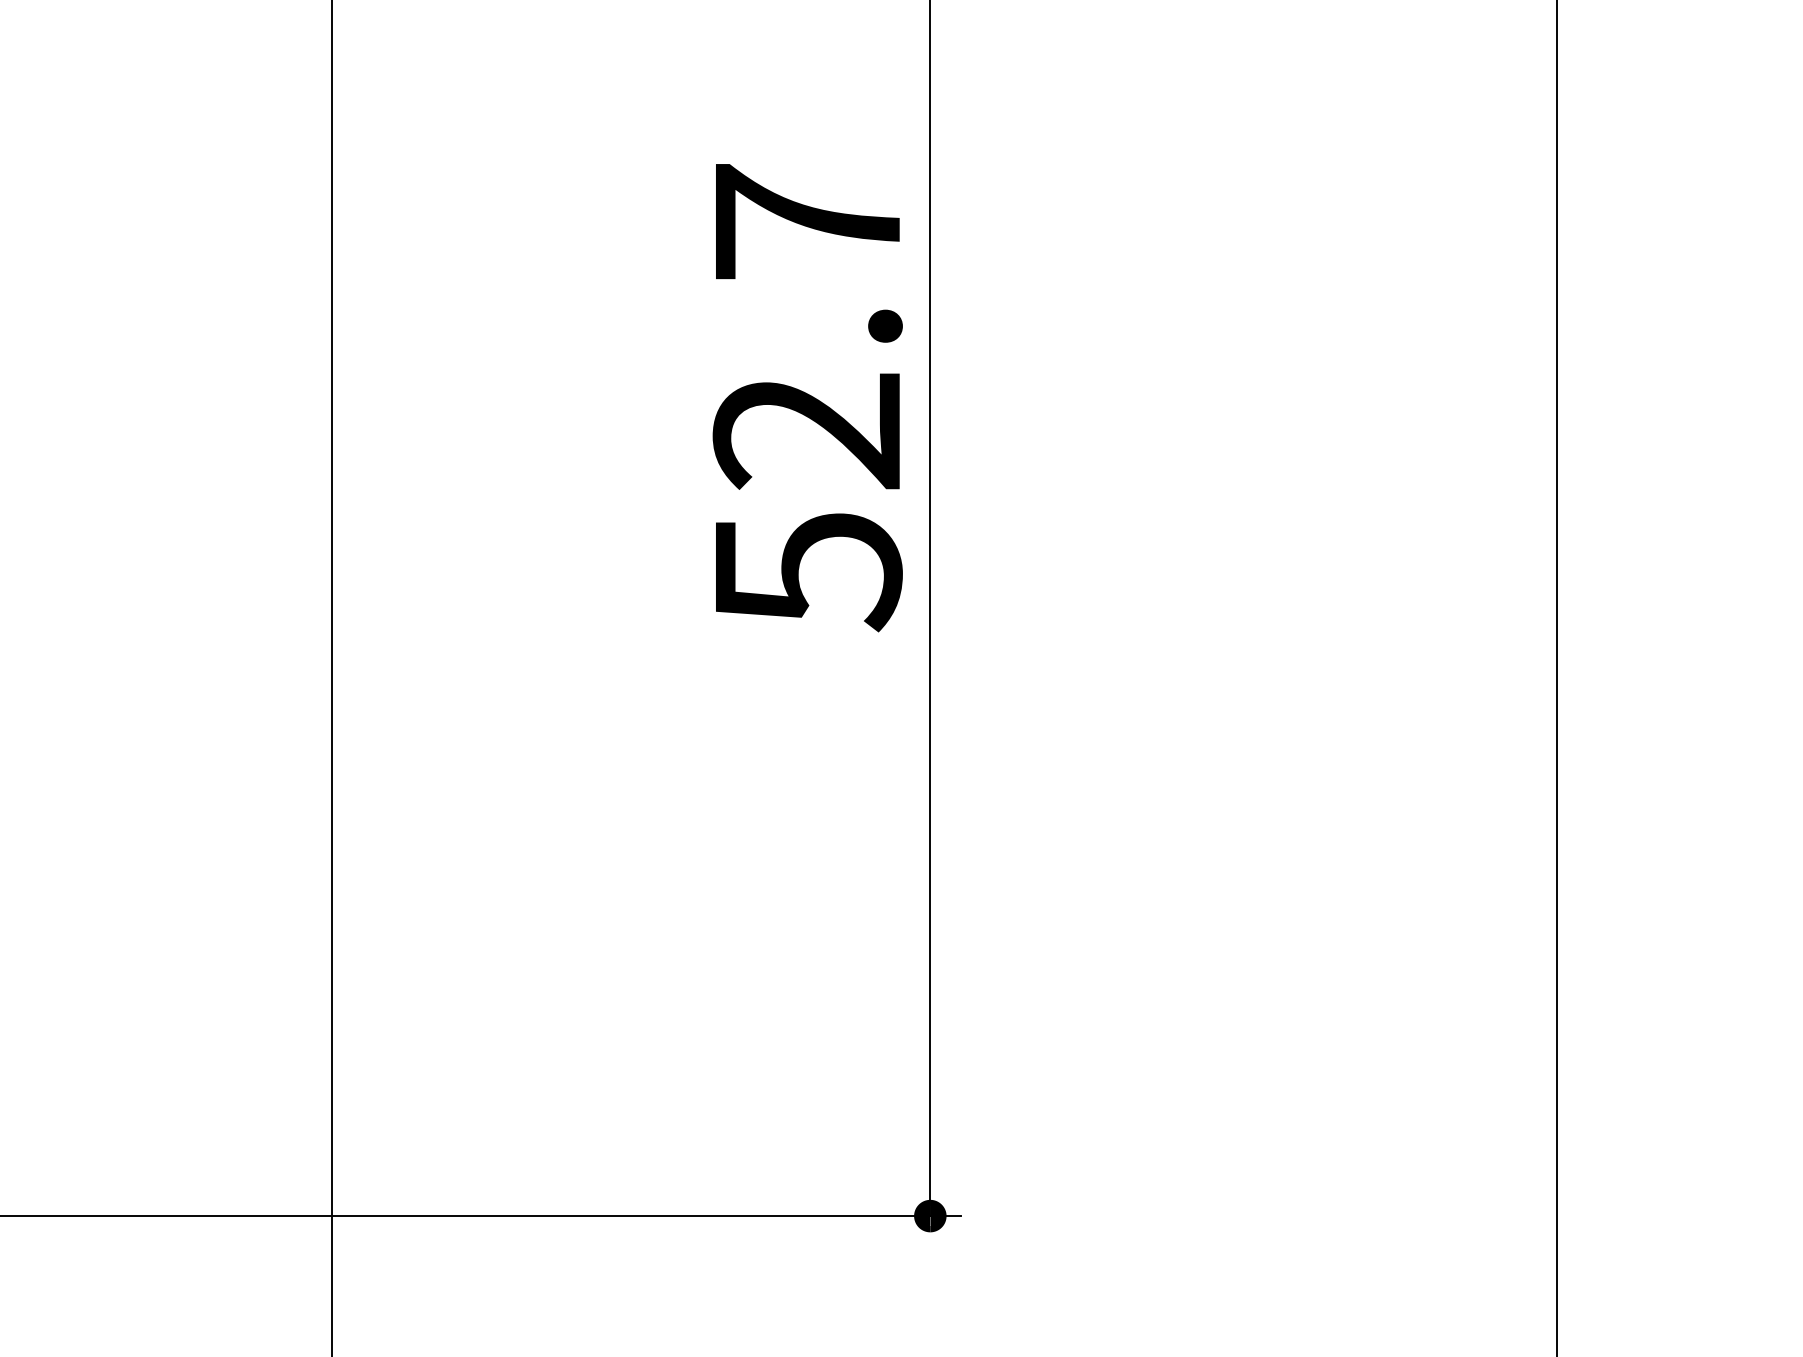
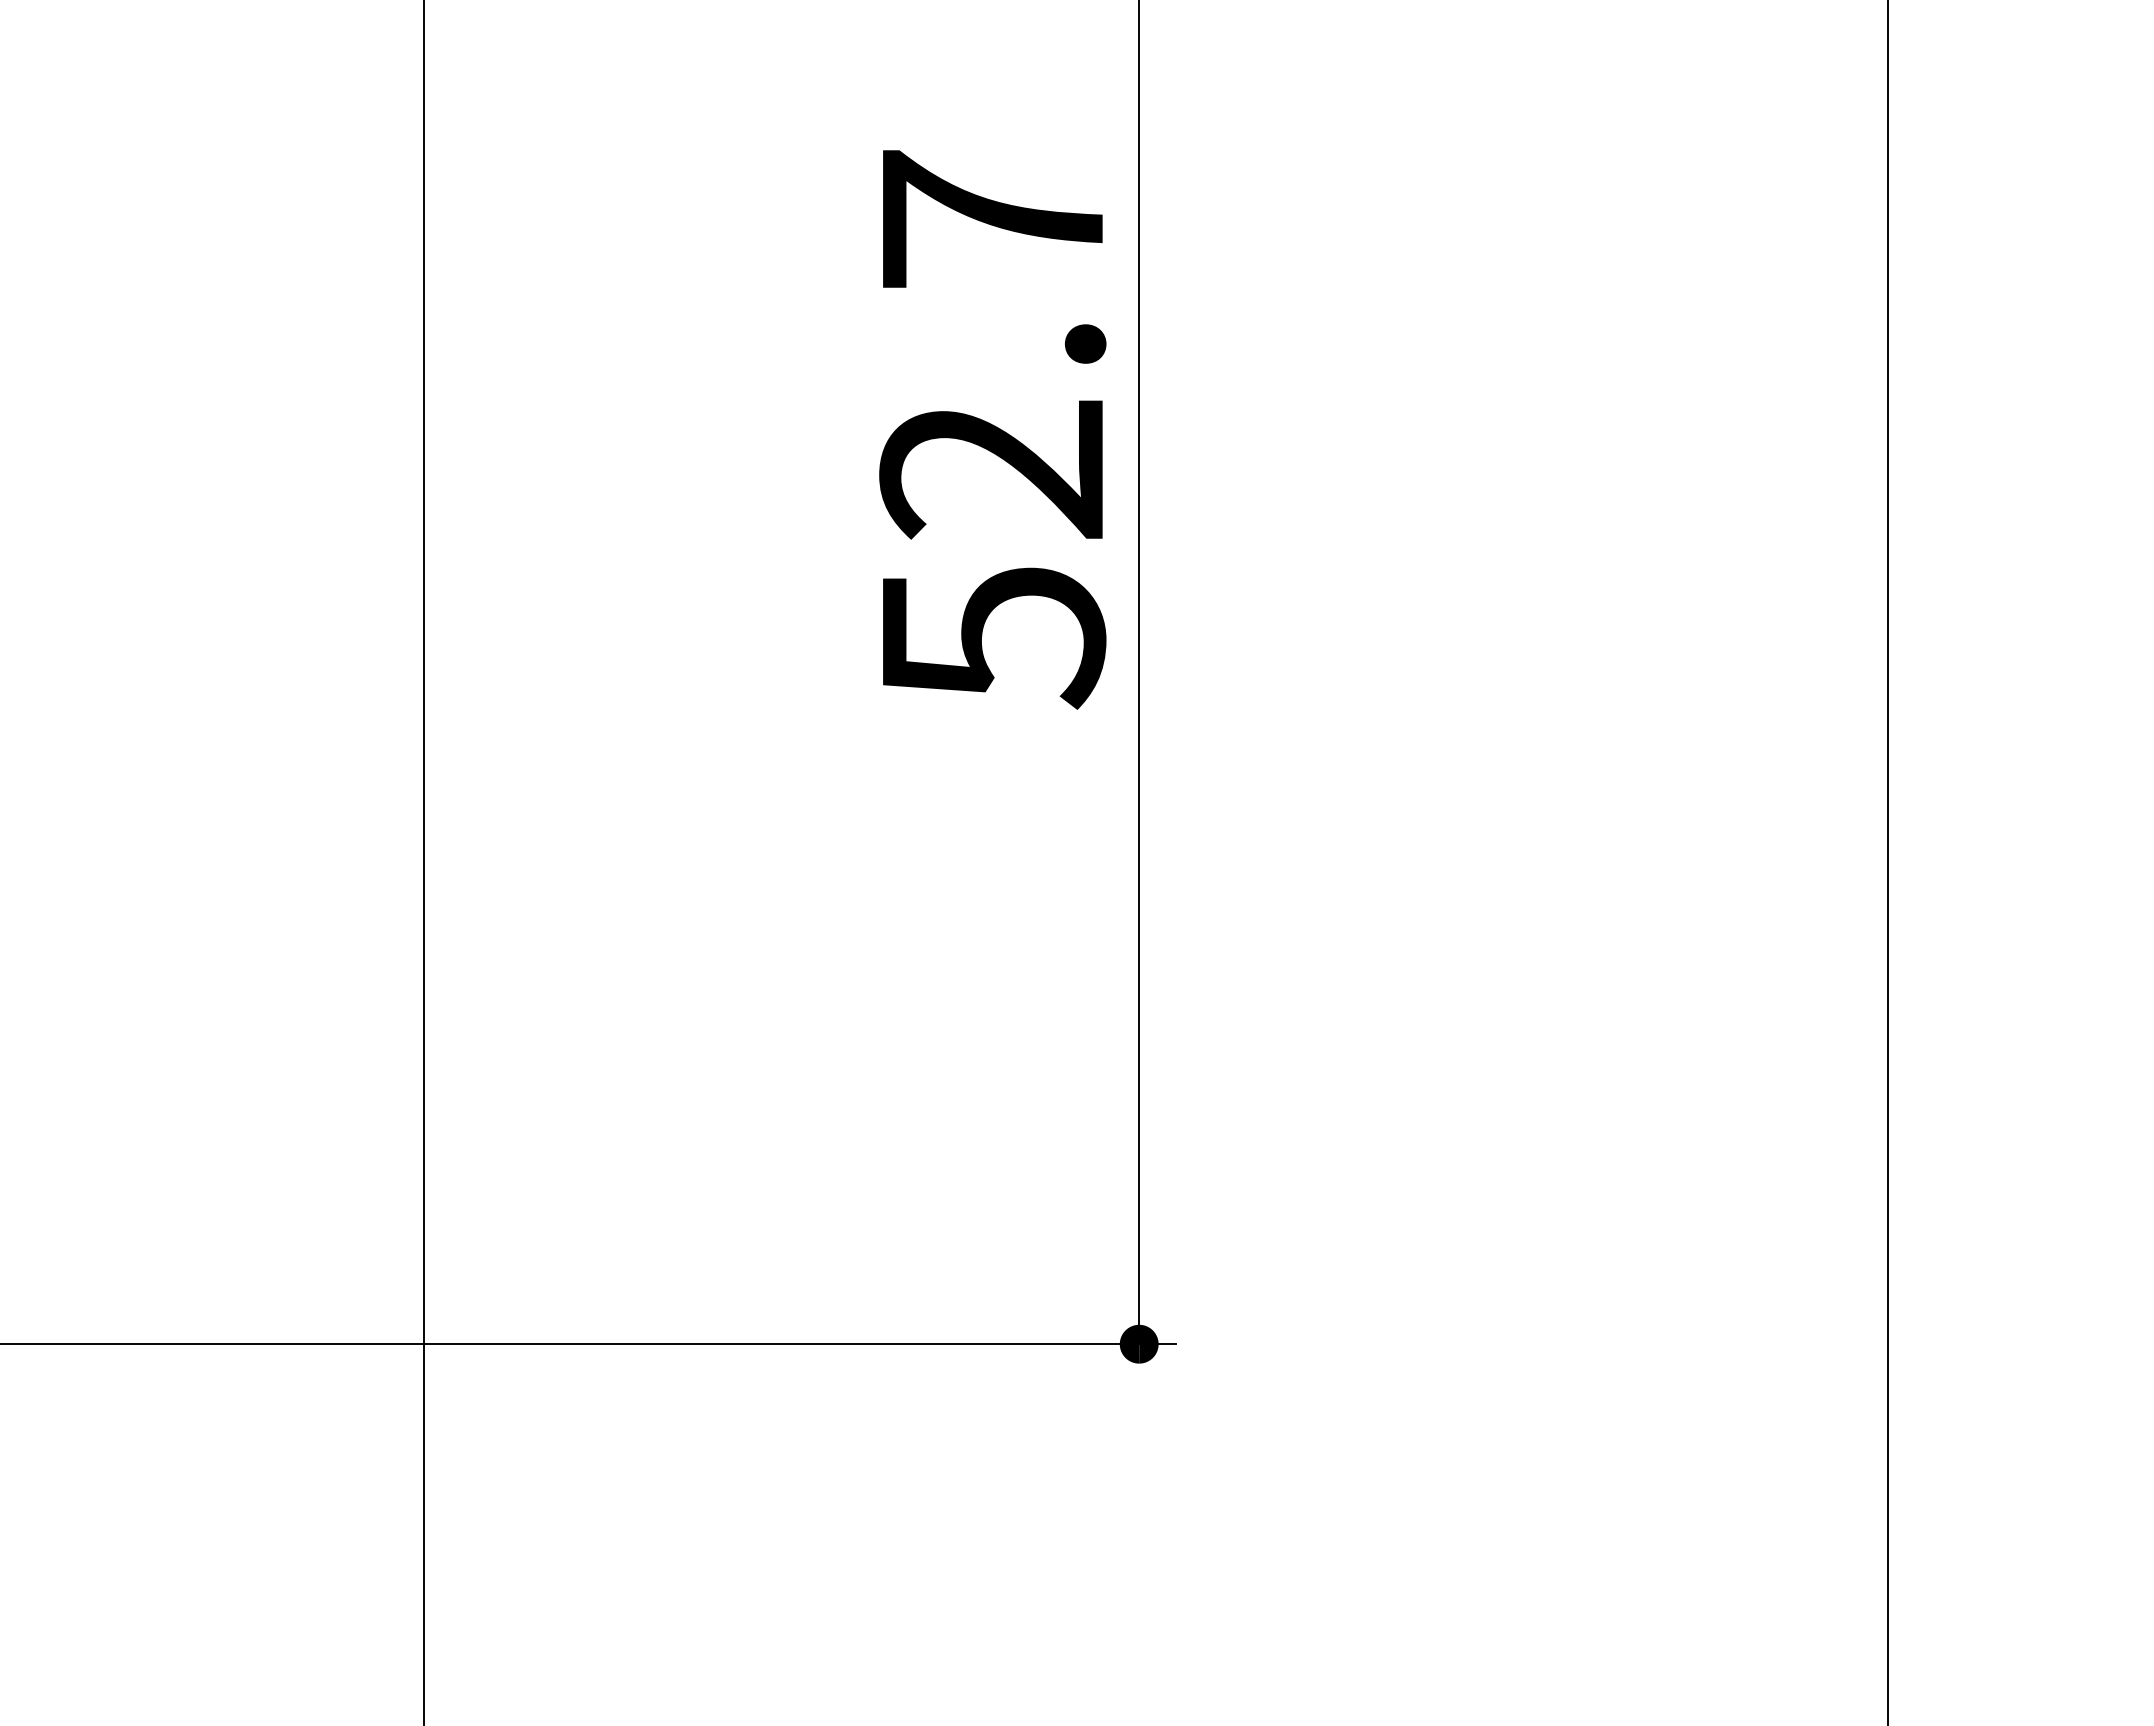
text: (807, 397) -> (992, 429), moved

